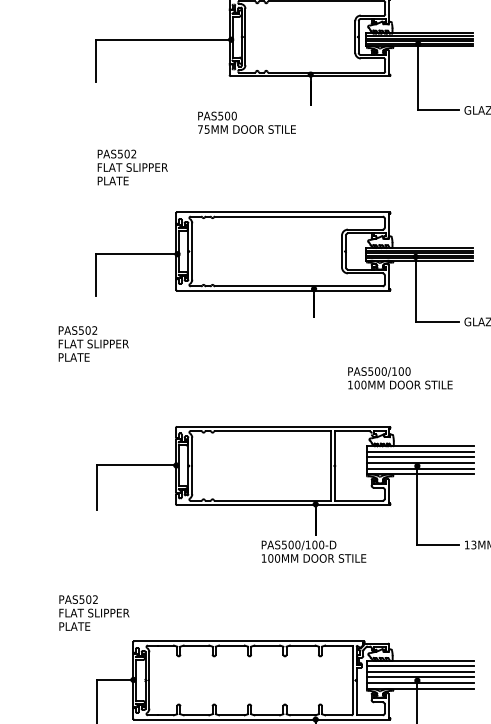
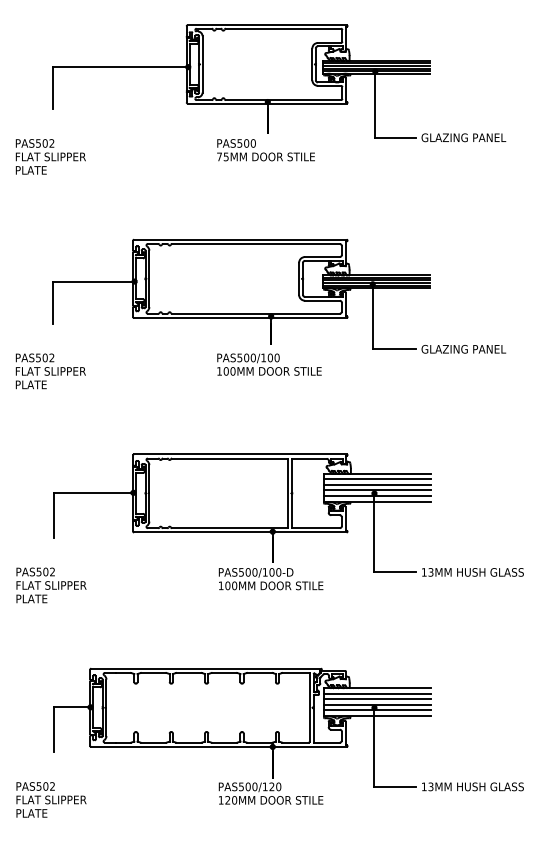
text: (246, 123) -> (265, 150), moved
text: (132, 167) -> (50, 156), moved
text: (400, 378) -> (269, 364), moved
text: (94, 613) -> (51, 585), moved

